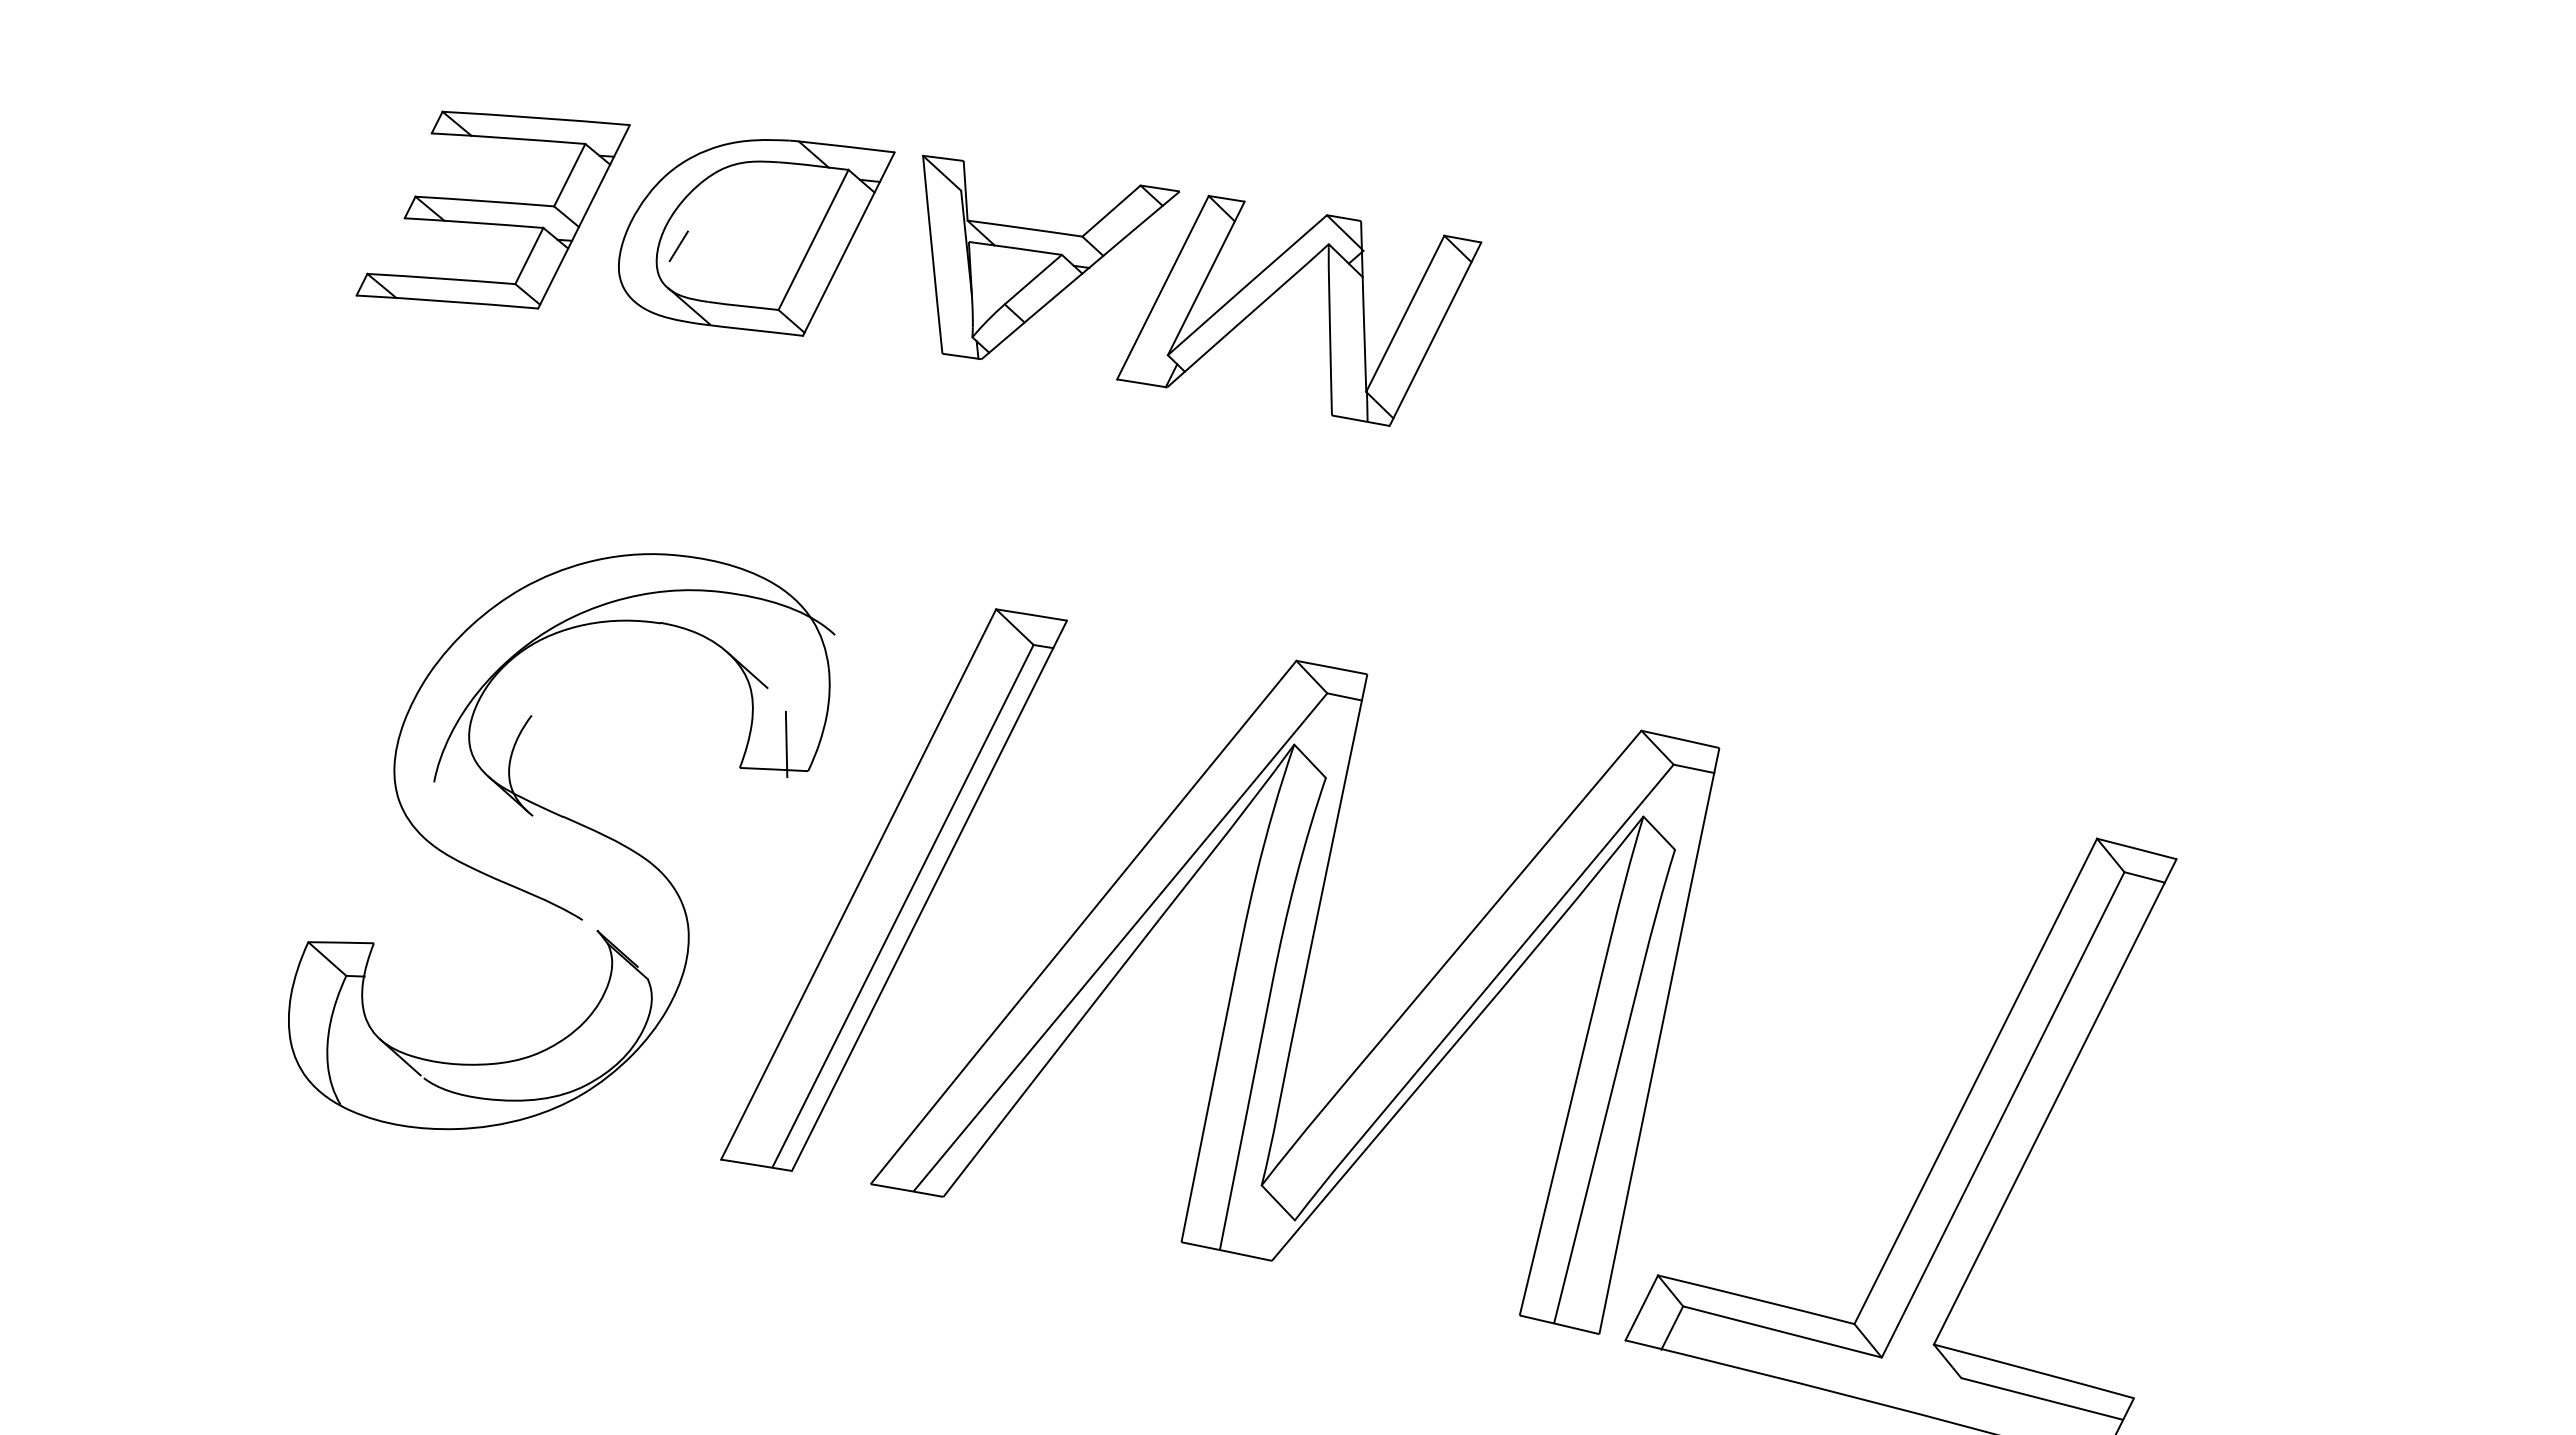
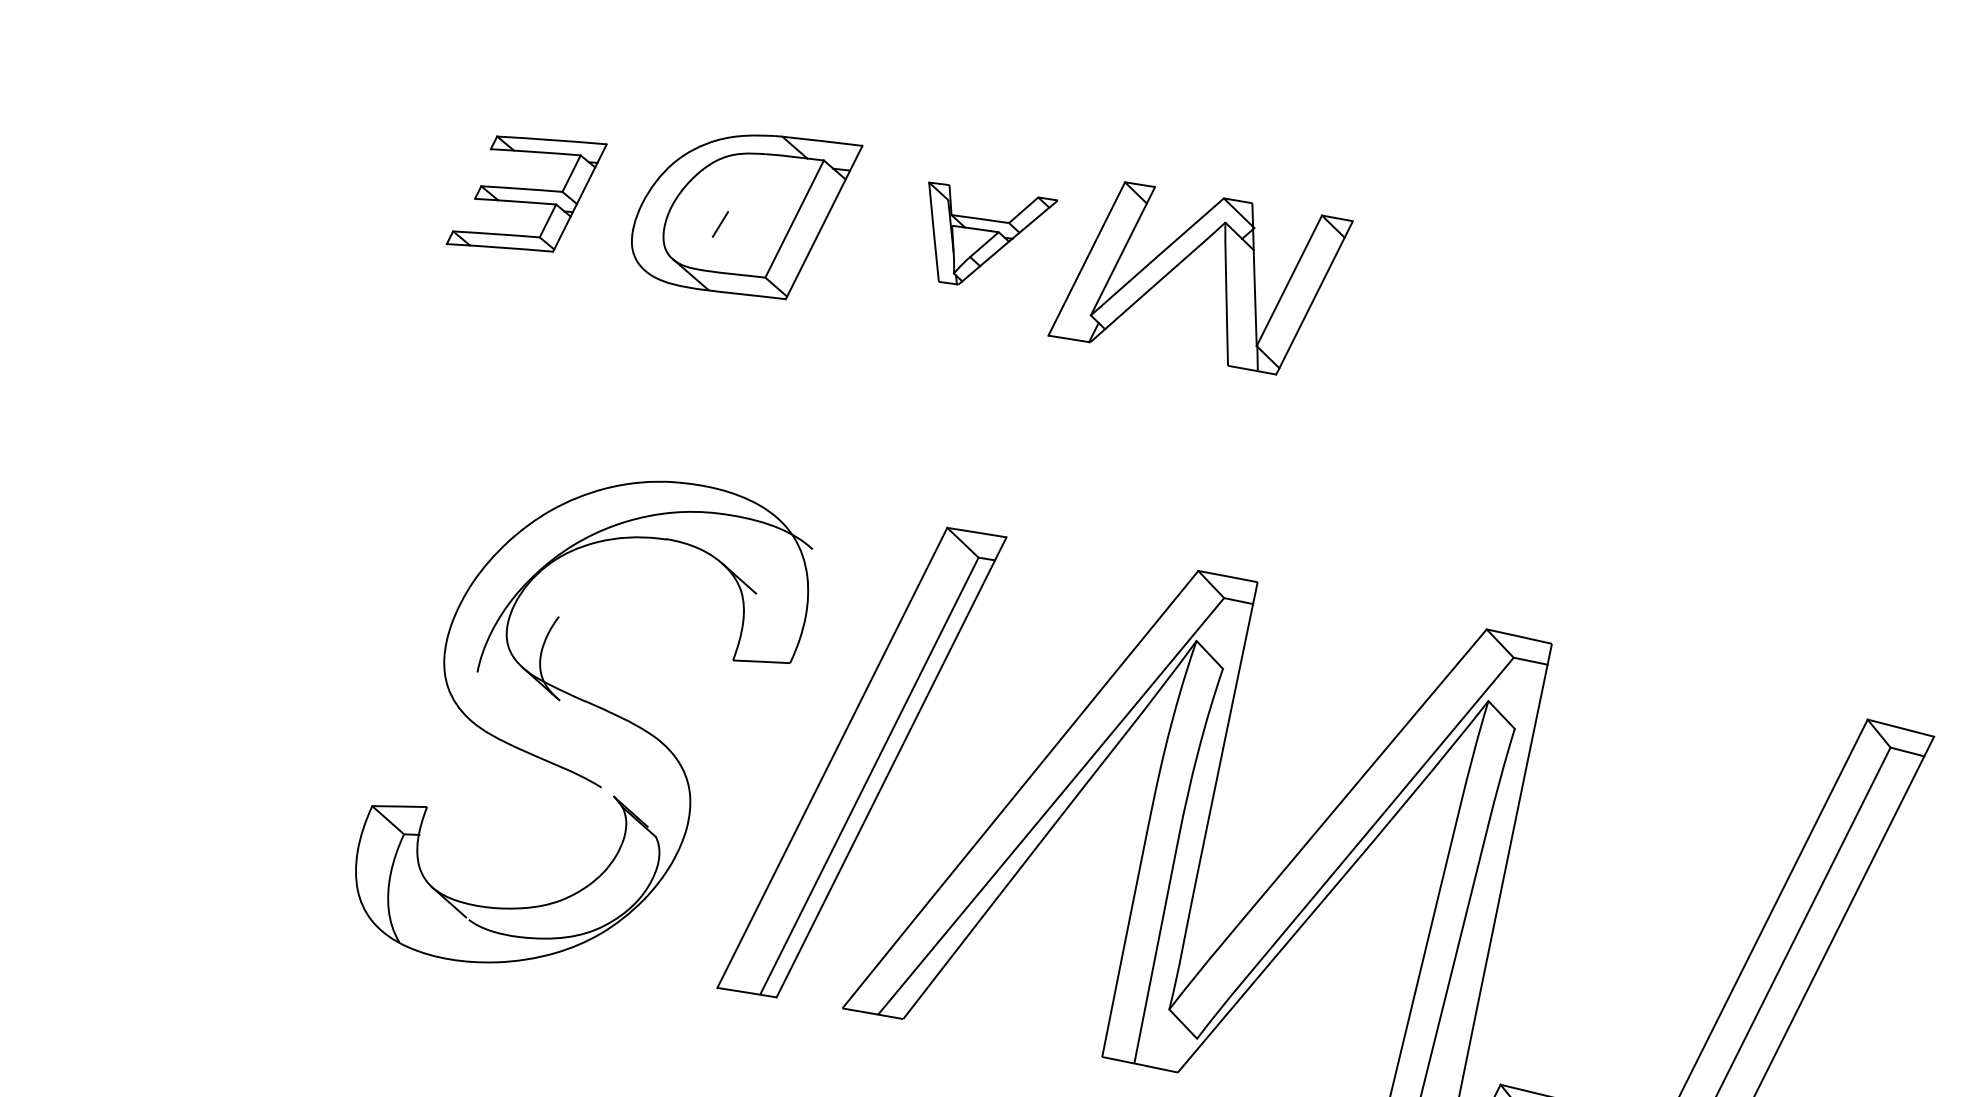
part: (492, 209) -> (526, 193), size x0.7
line: (678, 246) -> (720, 224), moved
part: (1051, 256) -> (993, 232), size x0.6
line: (786, 744) -> (772, 640), removed

